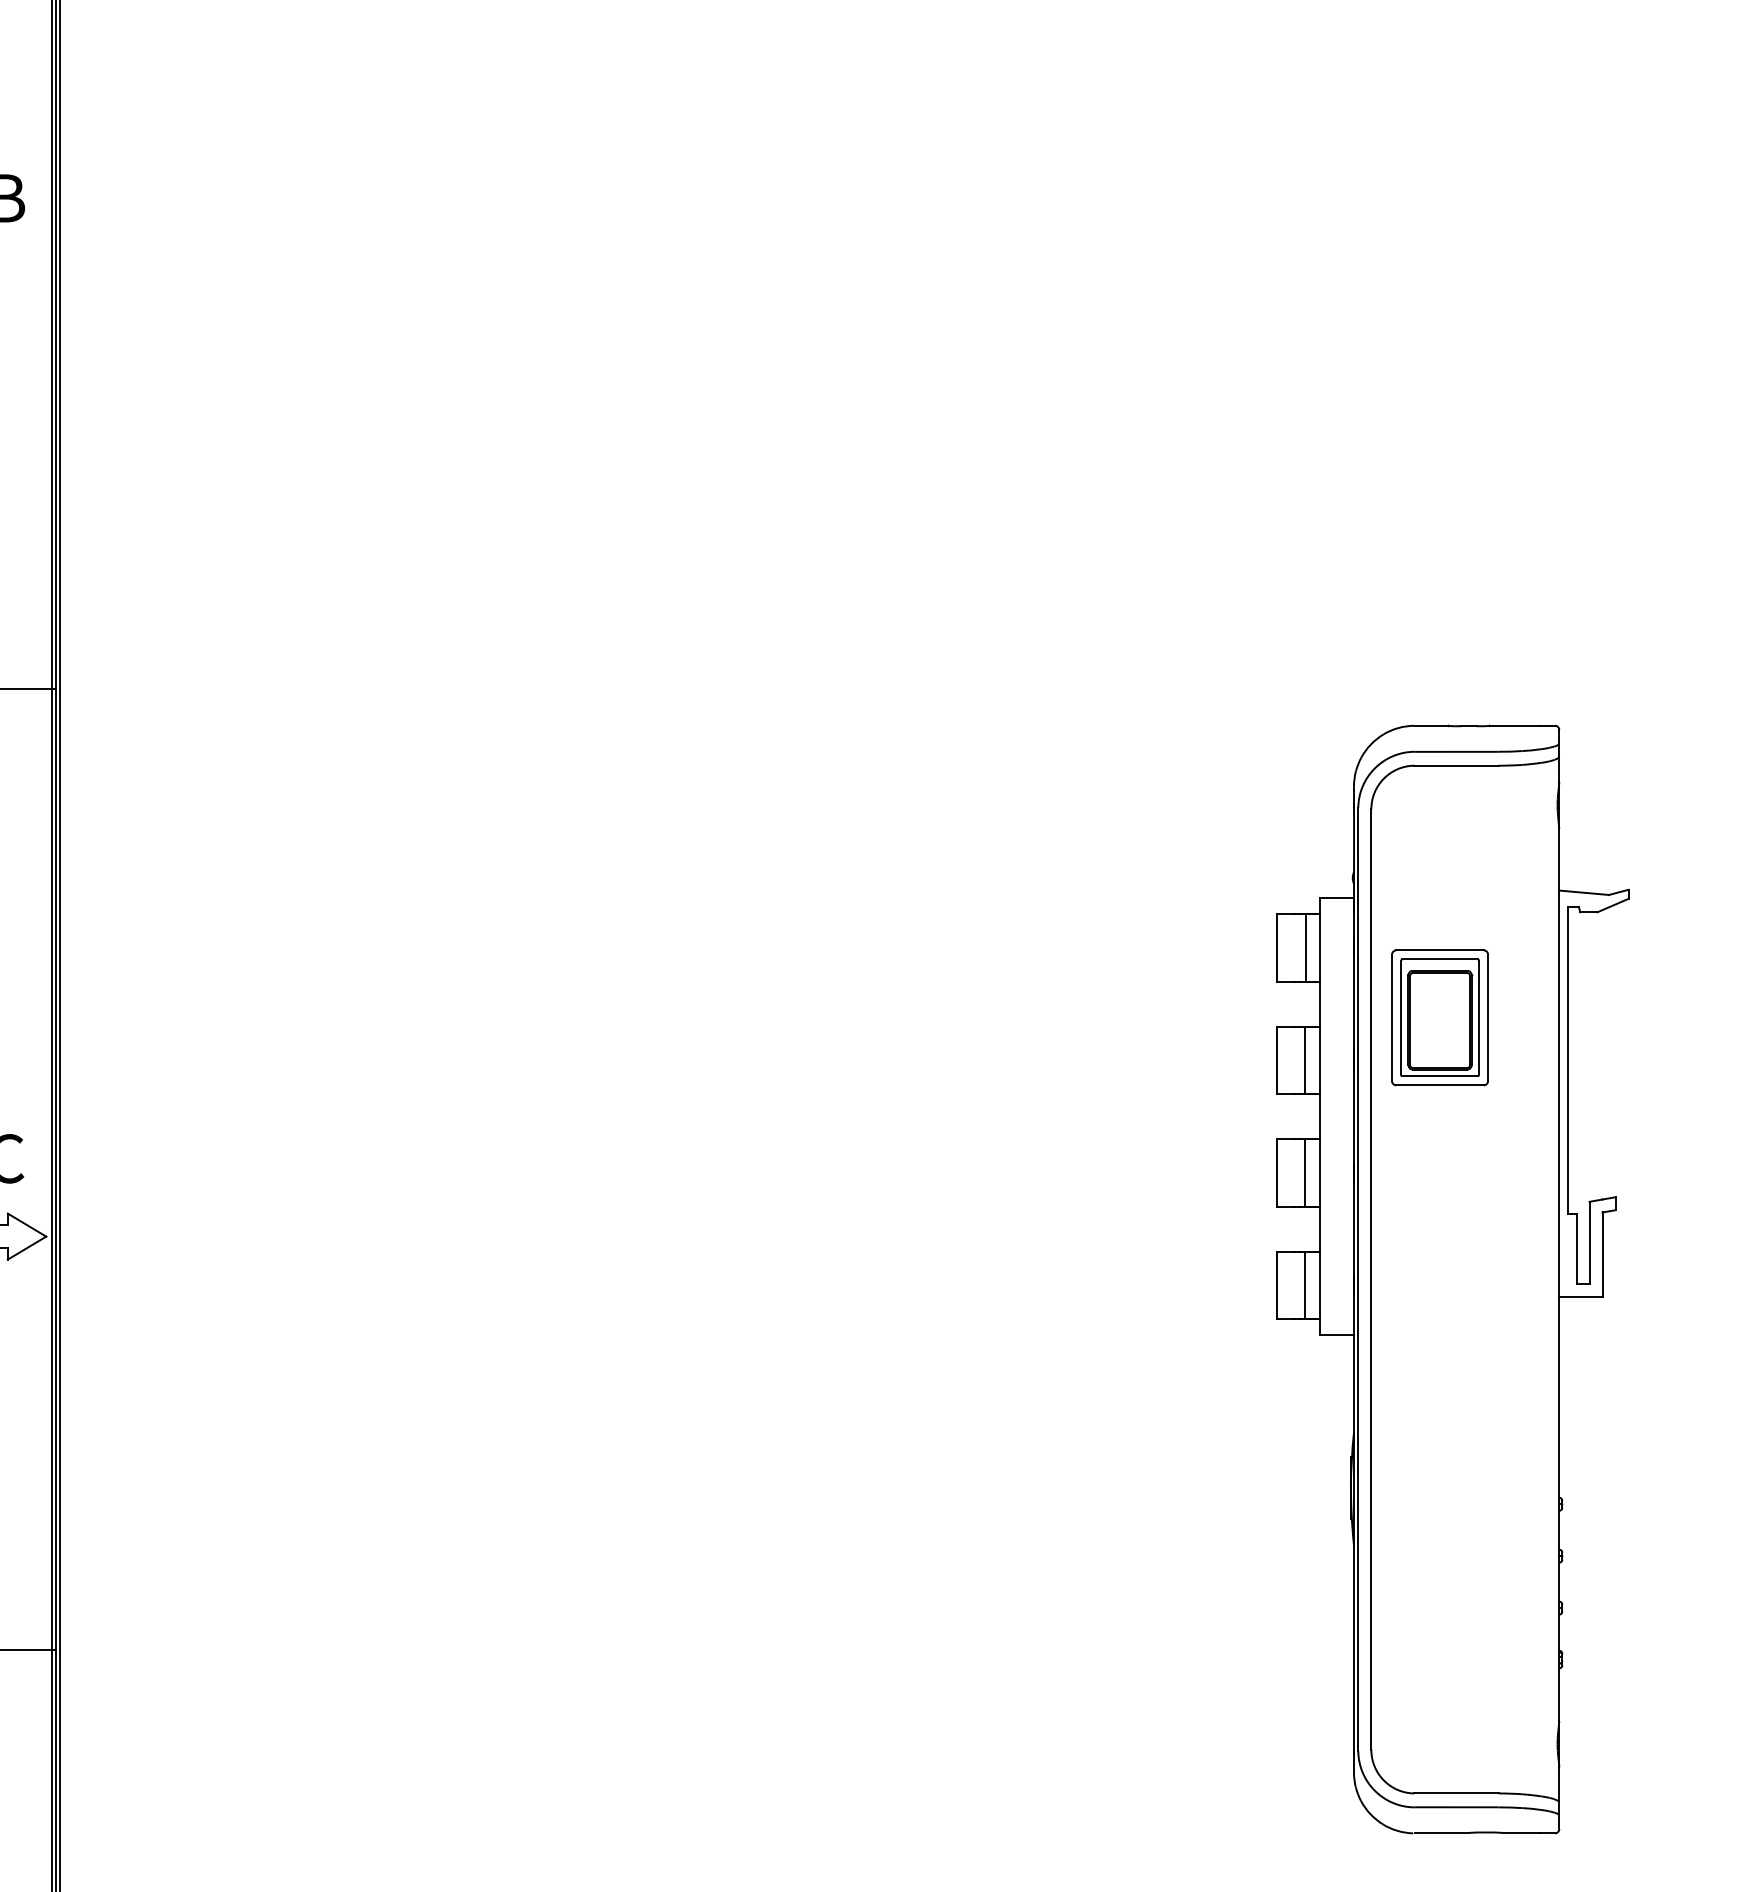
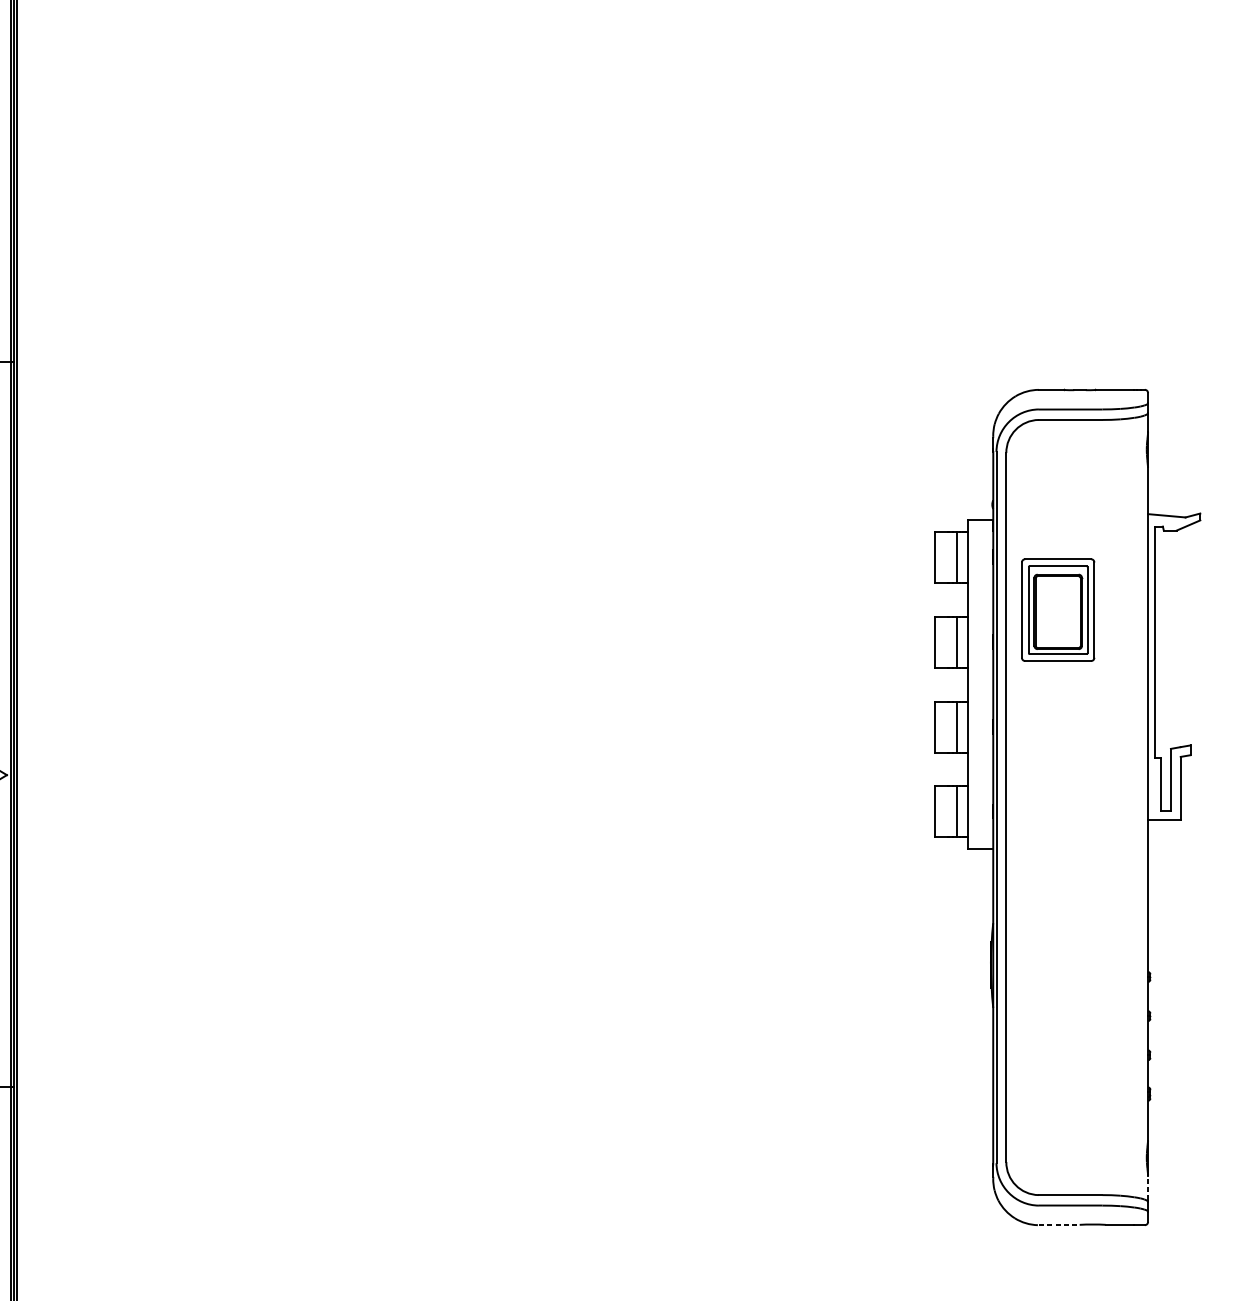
line: (1559, 1784) -> (1148, 1188), solid -> dashed
line: (1442, 1833) -> (1059, 1225), solid -> dashed

